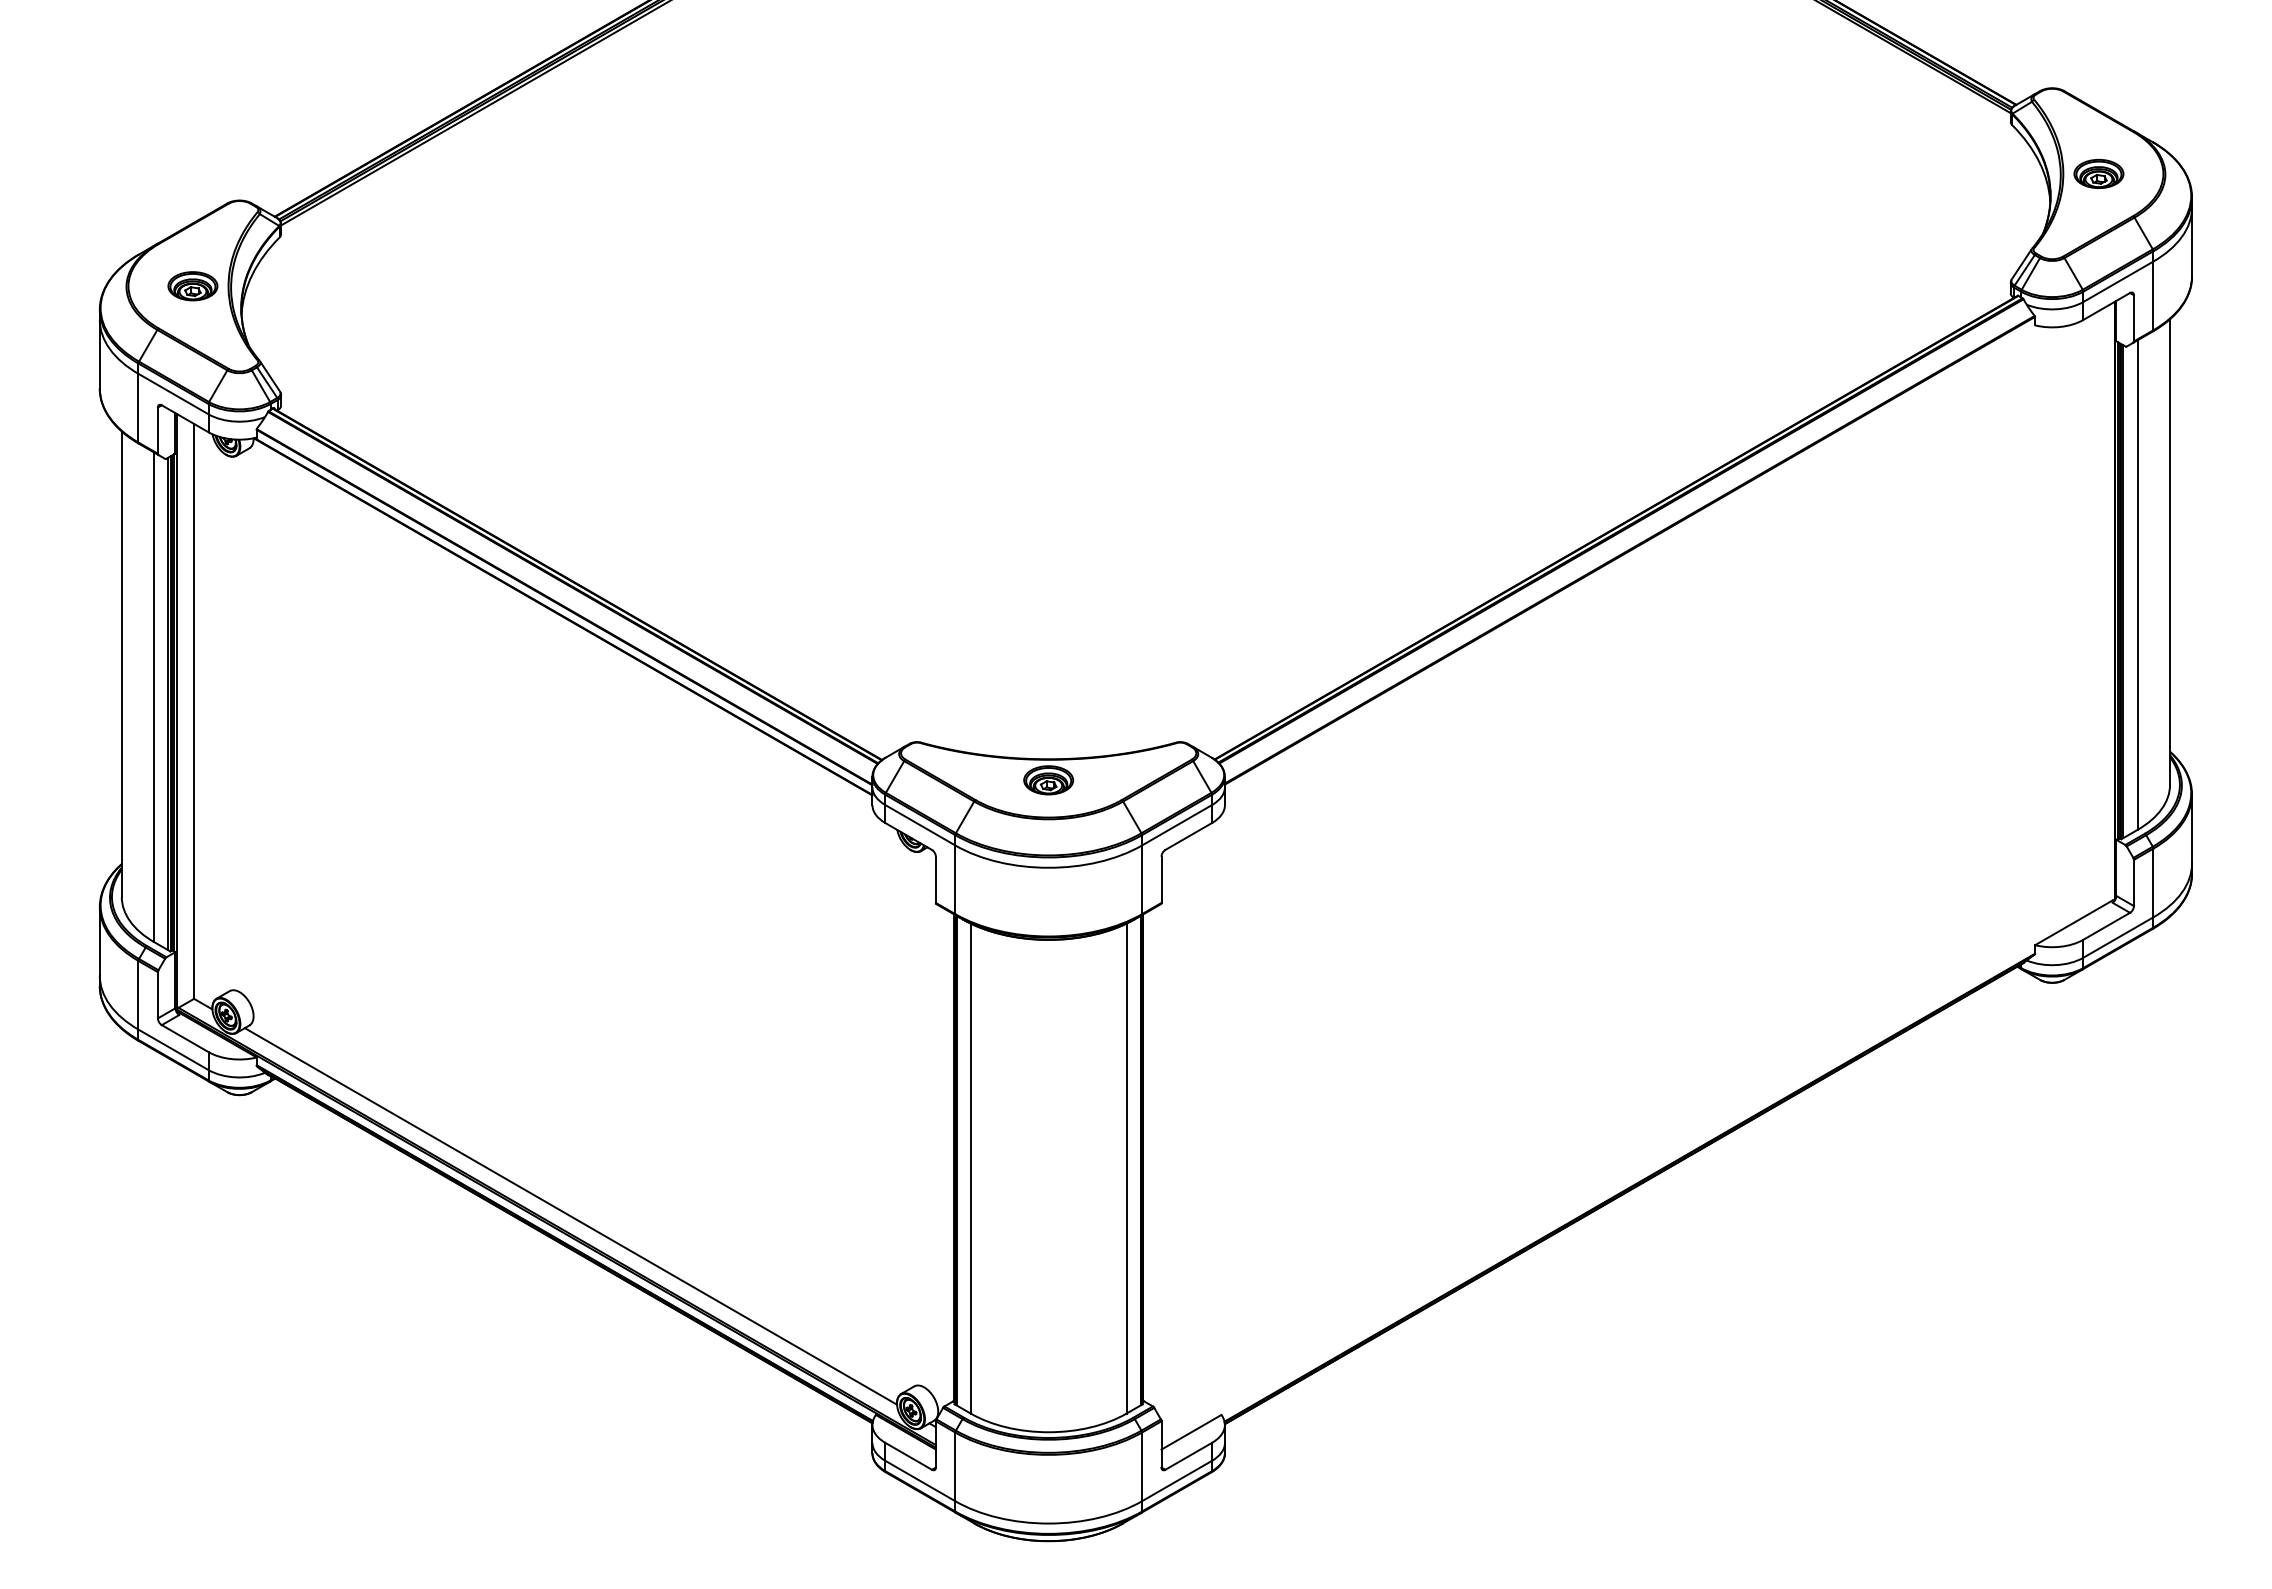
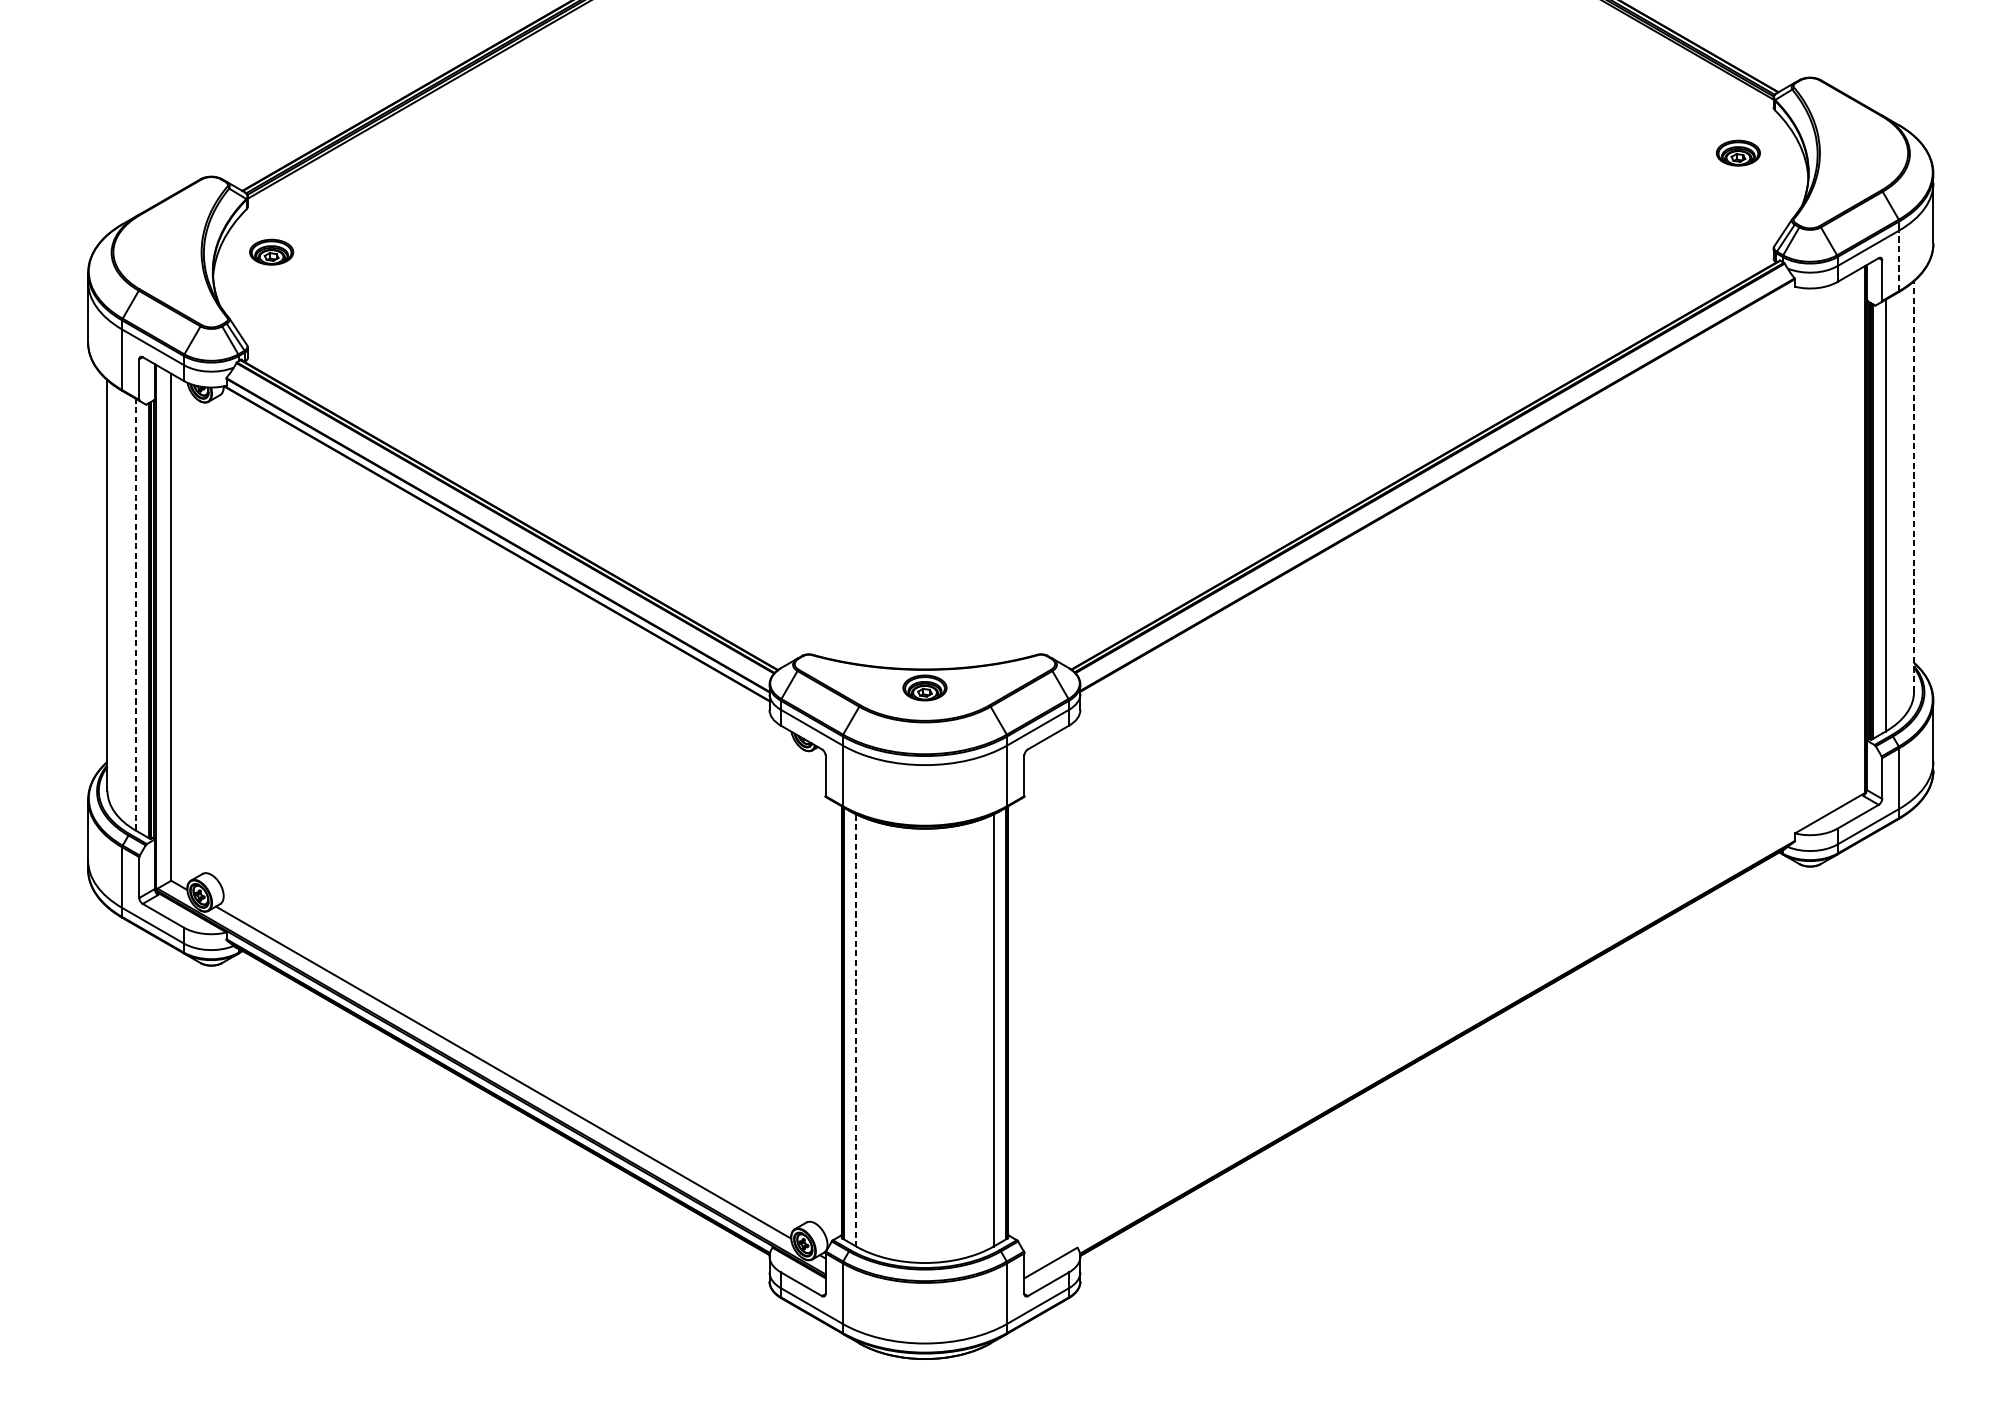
part: (2098, 173) -> (1738, 152), moved
part: (192, 286) -> (271, 252), moved
line: (2153, 295) -> (1899, 260), solid -> dashed
line: (2170, 552) -> (1914, 487), solid -> dashed
line: (154, 697) -> (136, 614), solid -> dashed
line: (970, 1169) -> (856, 1031), solid -> dashed

